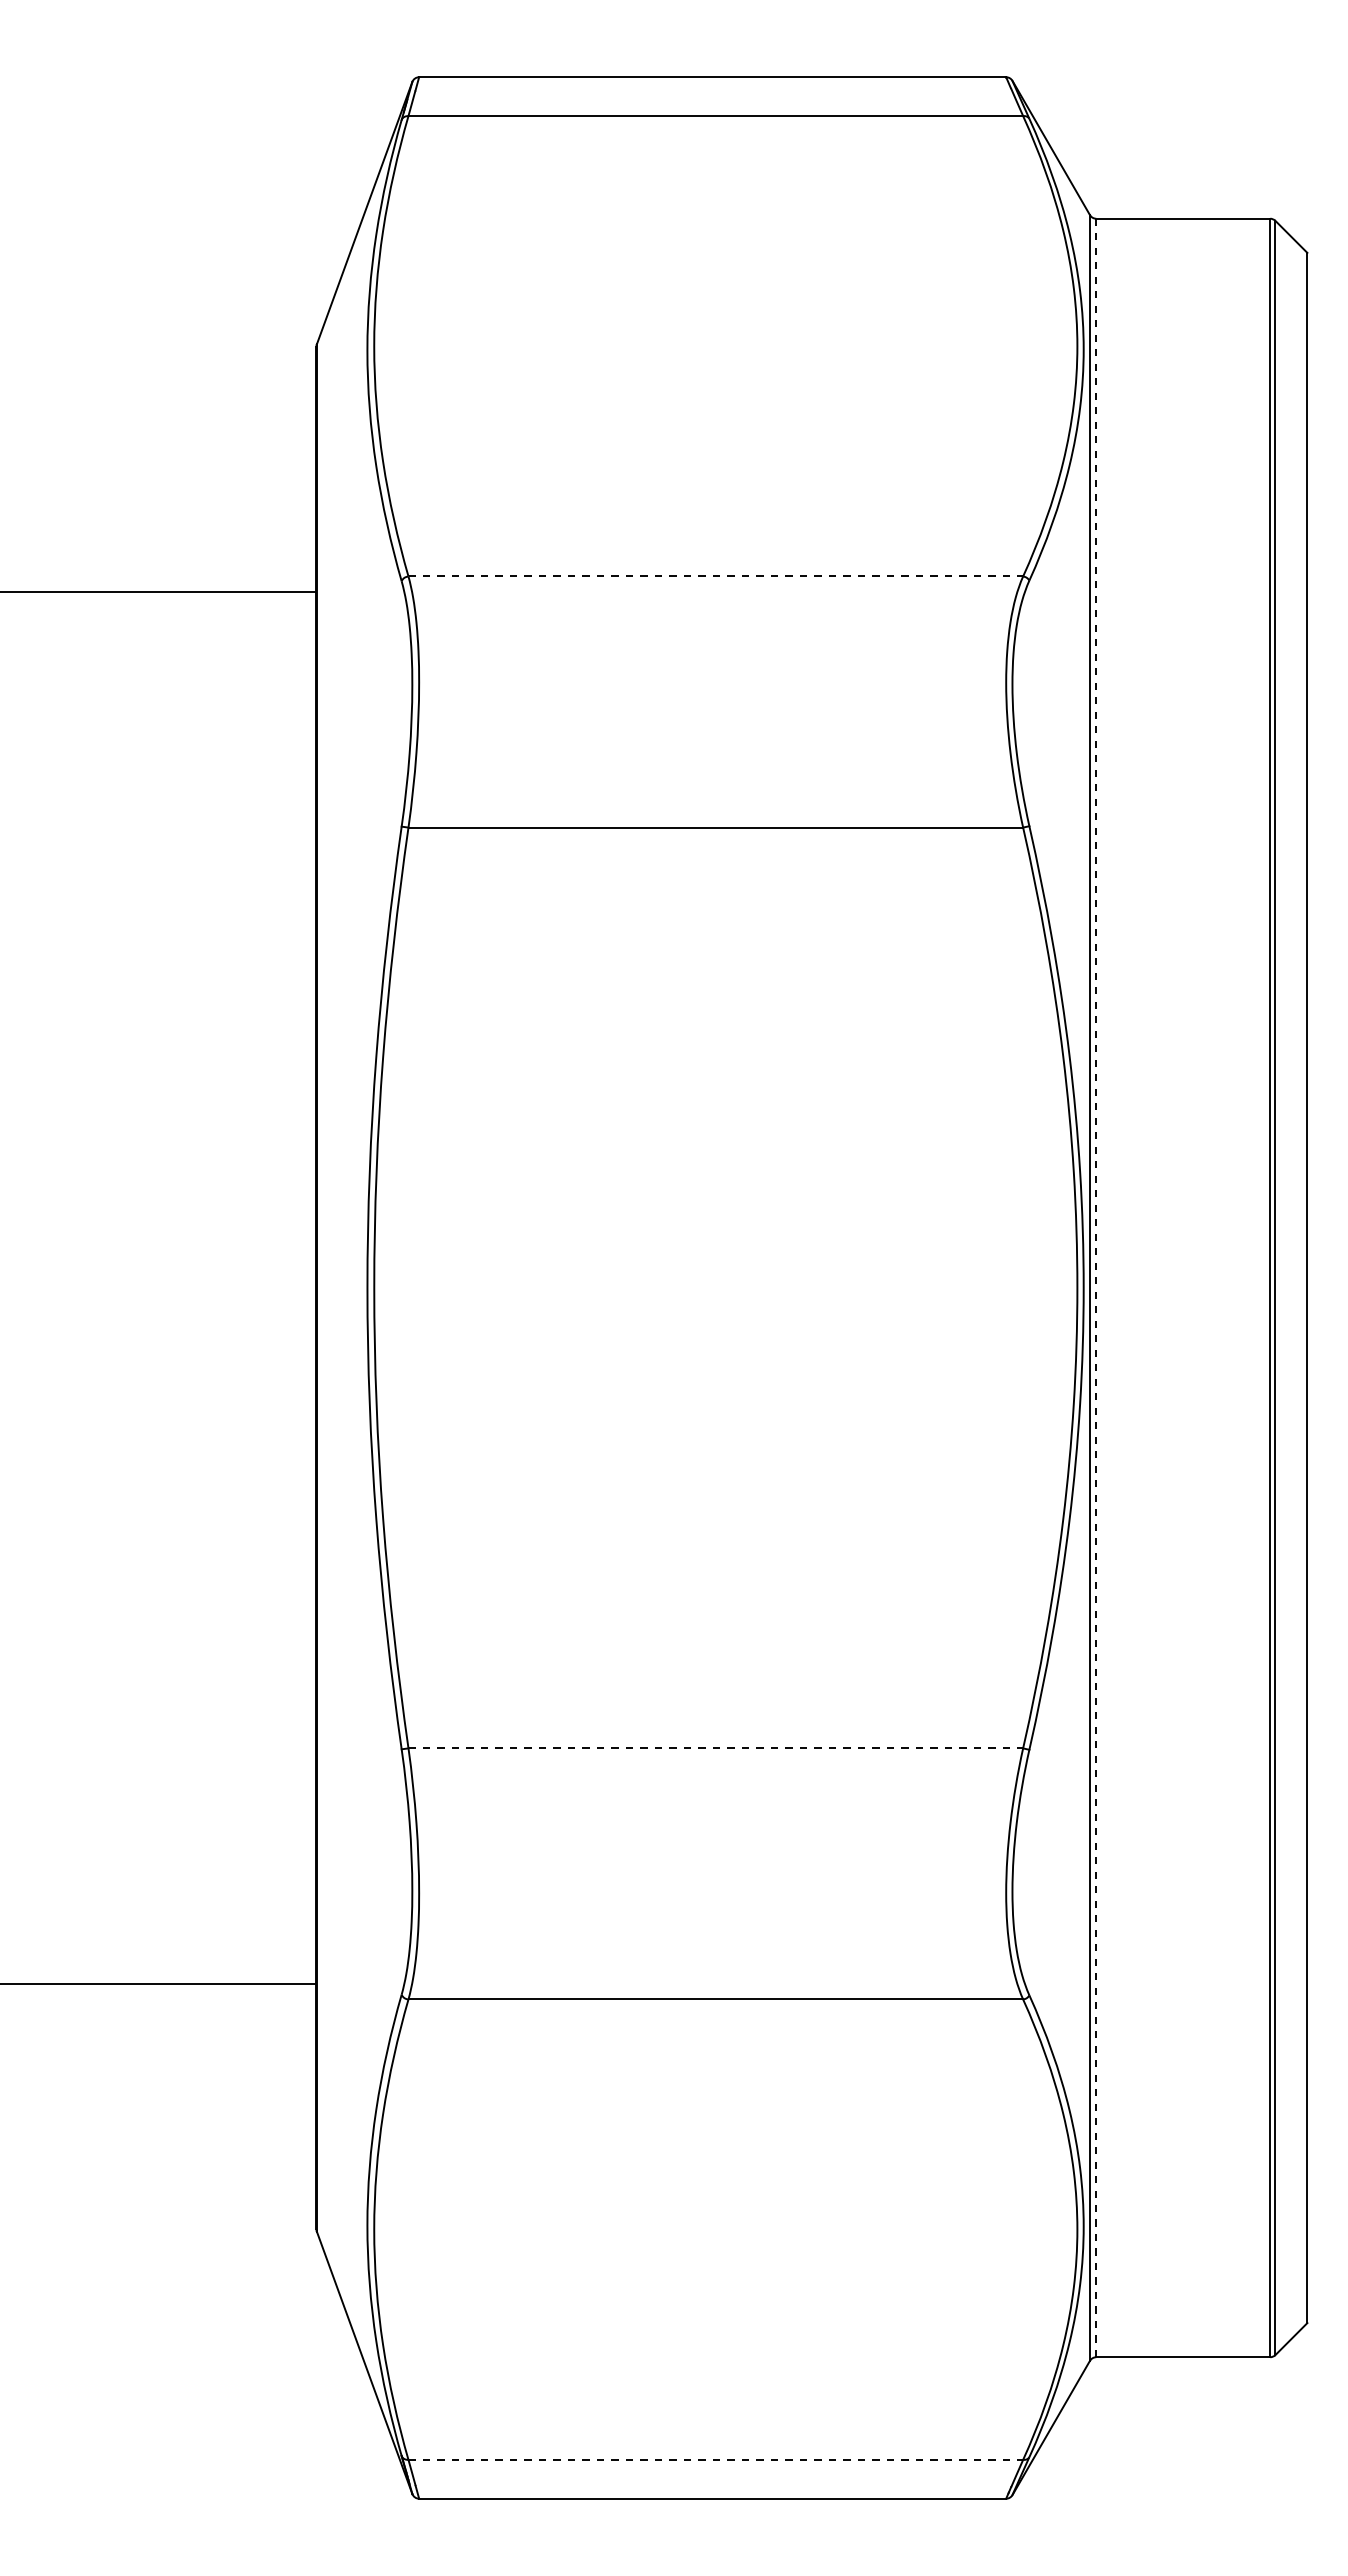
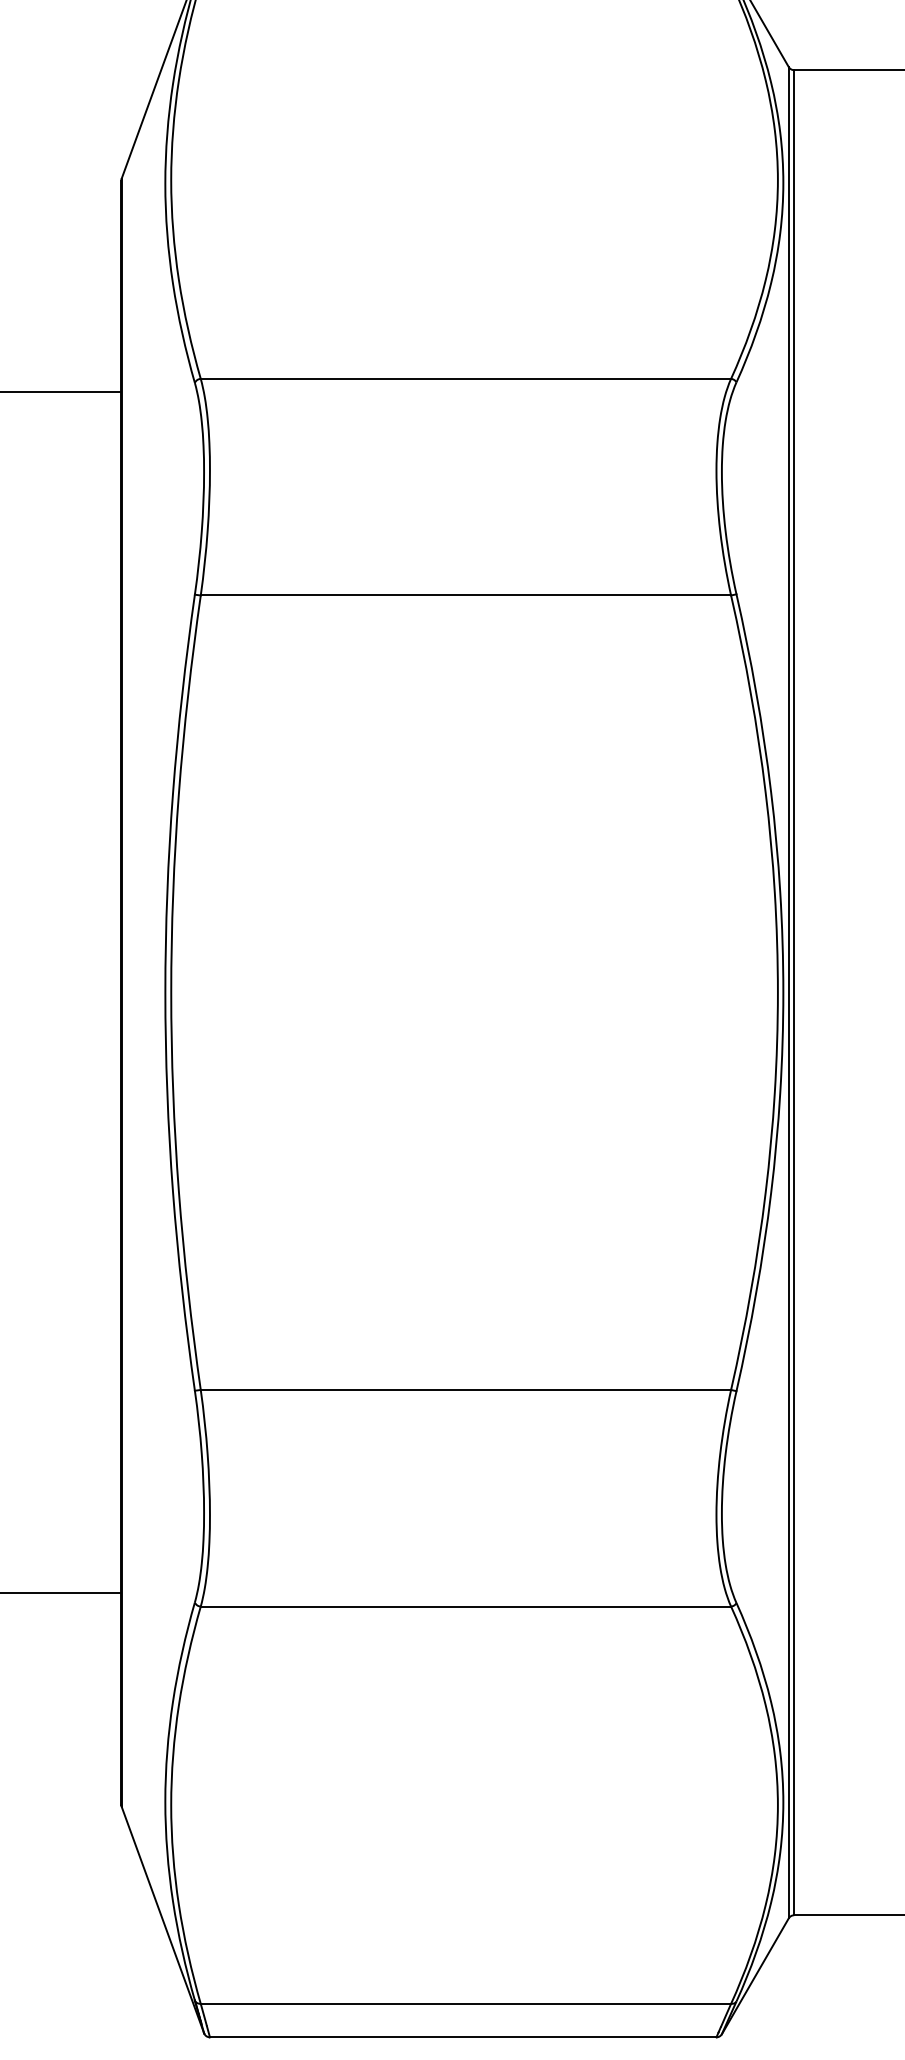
line: (716, 576) -> (466, 378), dashed -> solid
line: (1096, 1287) -> (794, 992), dashed -> solid
line: (716, 1748) -> (466, 1390), dashed -> solid
line: (716, 2459) -> (466, 2003), dashed -> solid

